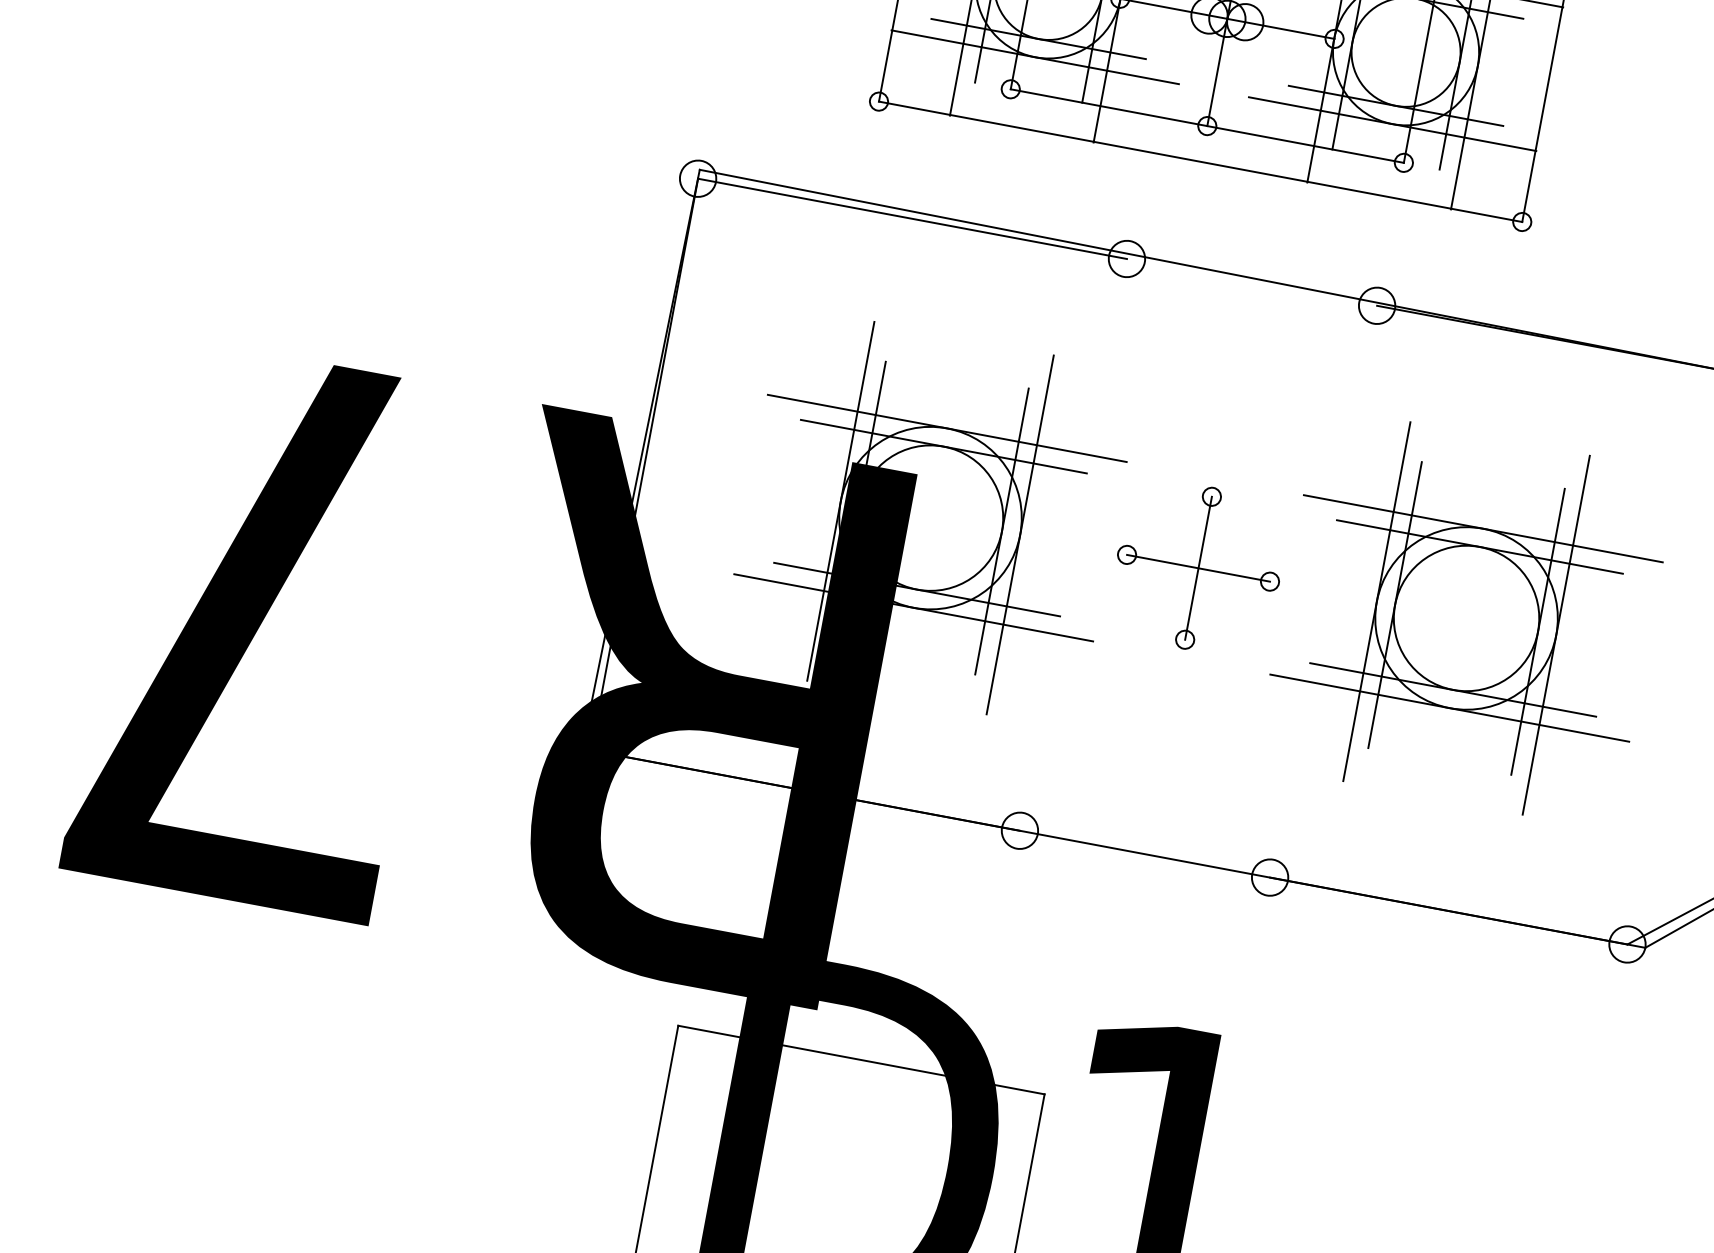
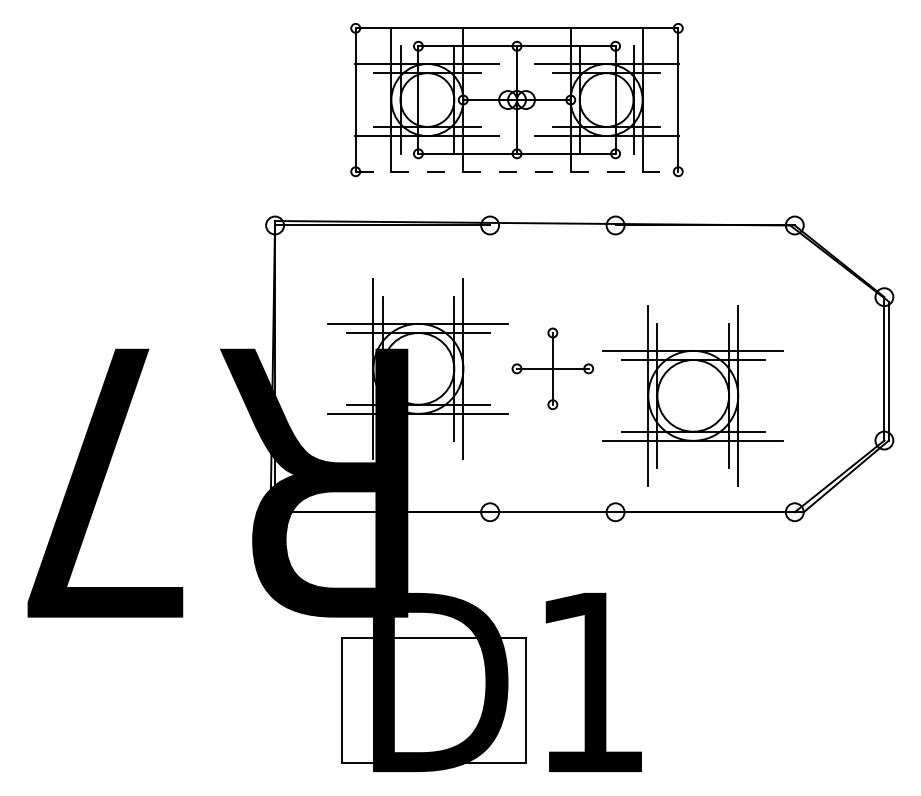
line: (1201, 161) -> (517, 171), solid -> dashed
part: (1465, 617) -> (692, 395), moved

